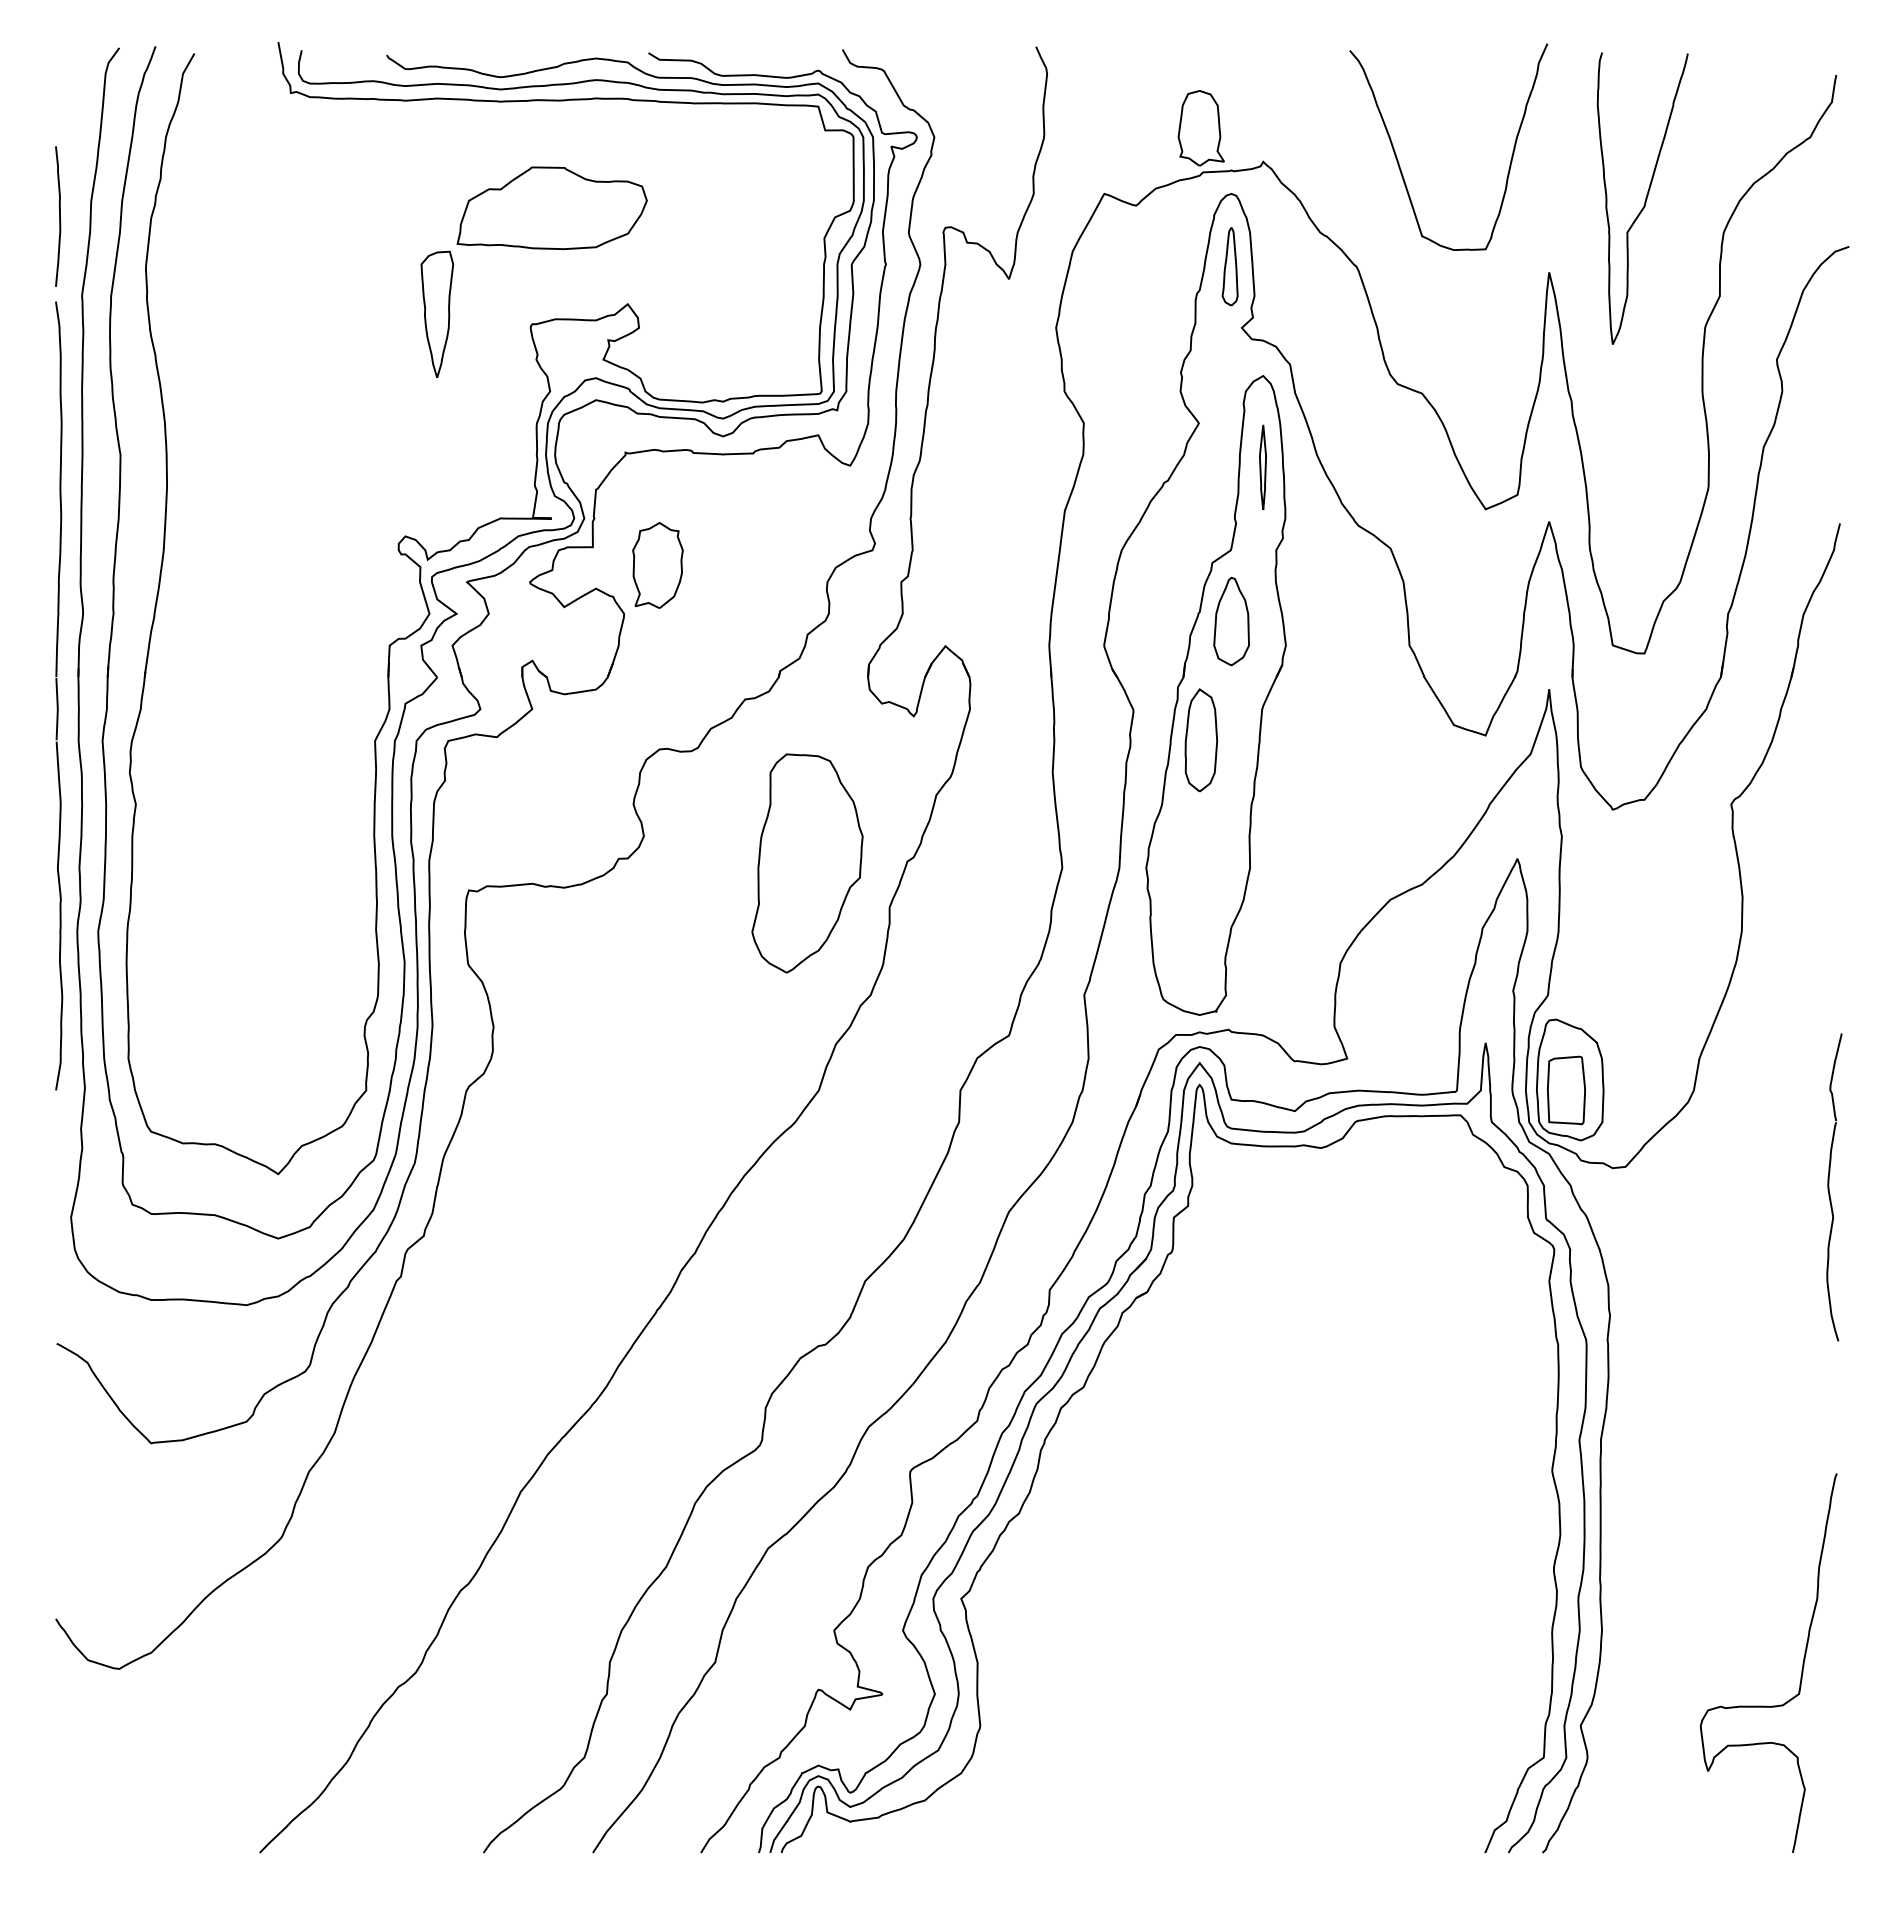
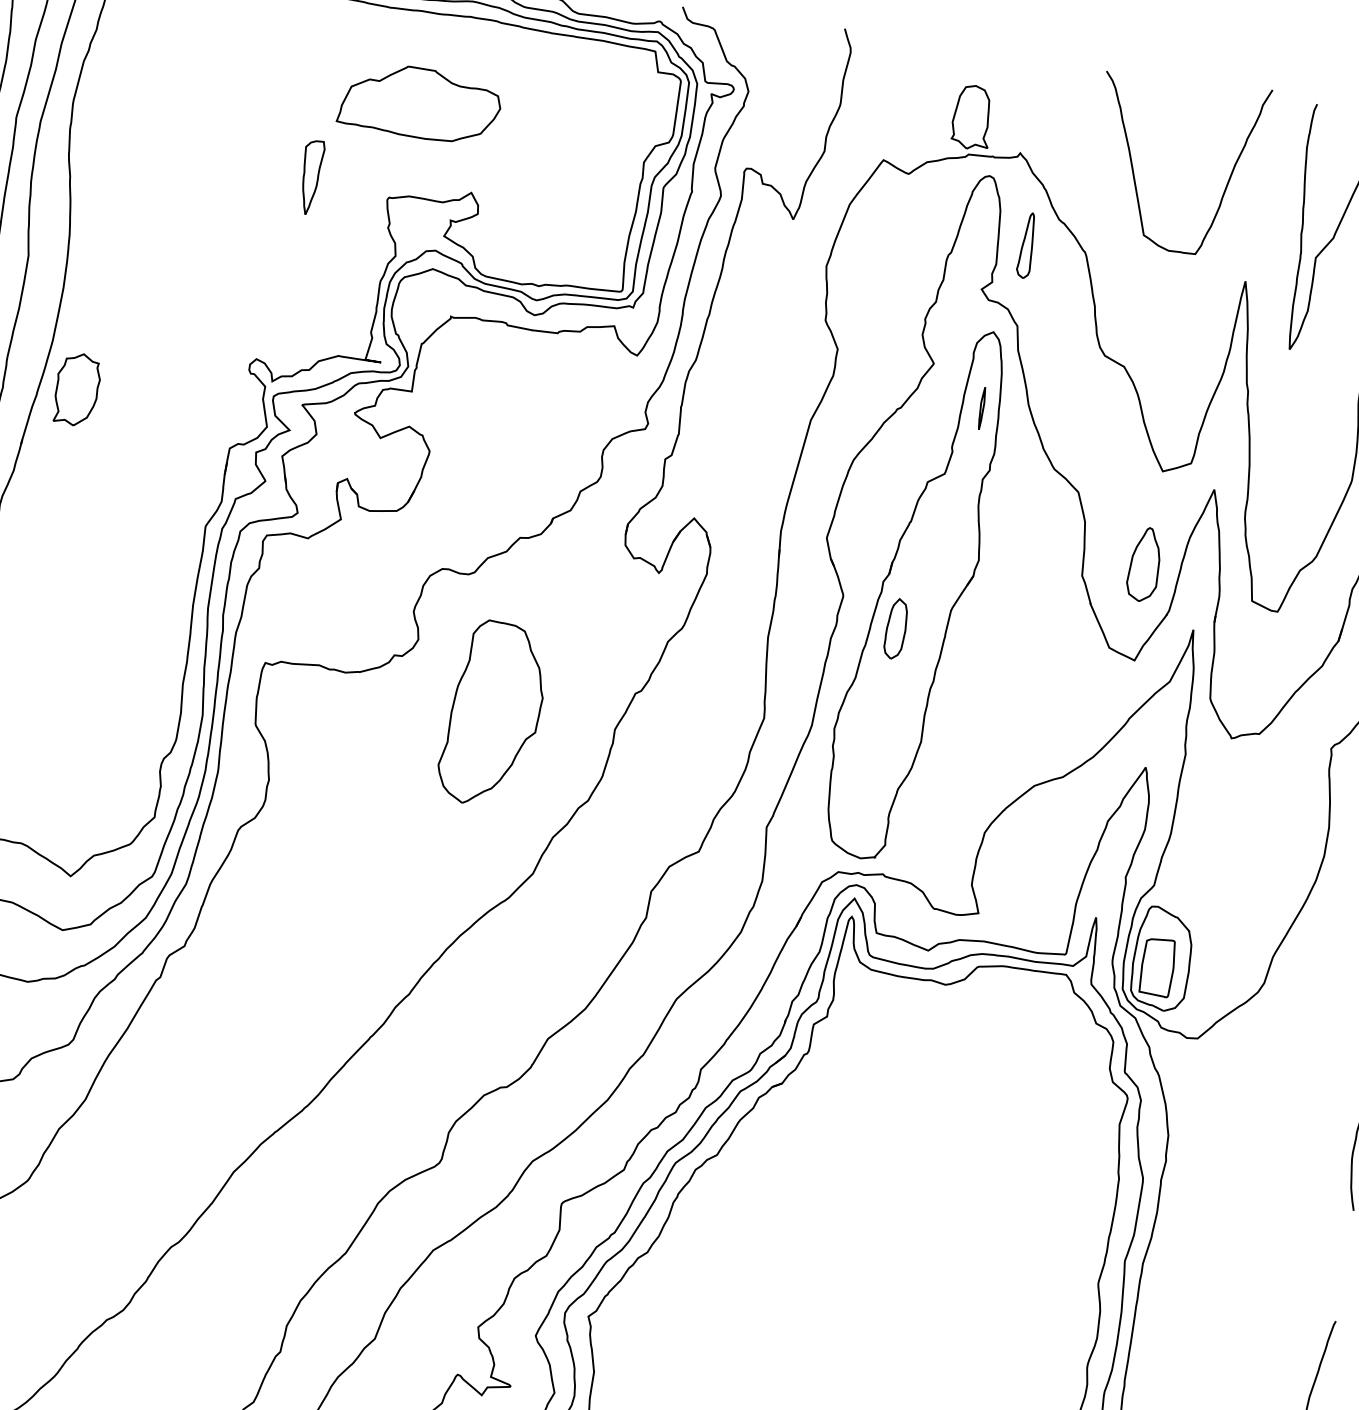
part: (1229, 266) -> (1026, 245), moved
part: (437, 313) -> (311, 176), size x0.7
part: (1262, 466) -> (981, 407), size x0.6
part: (657, 565) -> (76, 389), moved
part: (1231, 621) -> (1144, 564), moved
part: (1200, 740) -> (895, 629), size x0.7
part: (807, 863) -> (493, 714), moved

